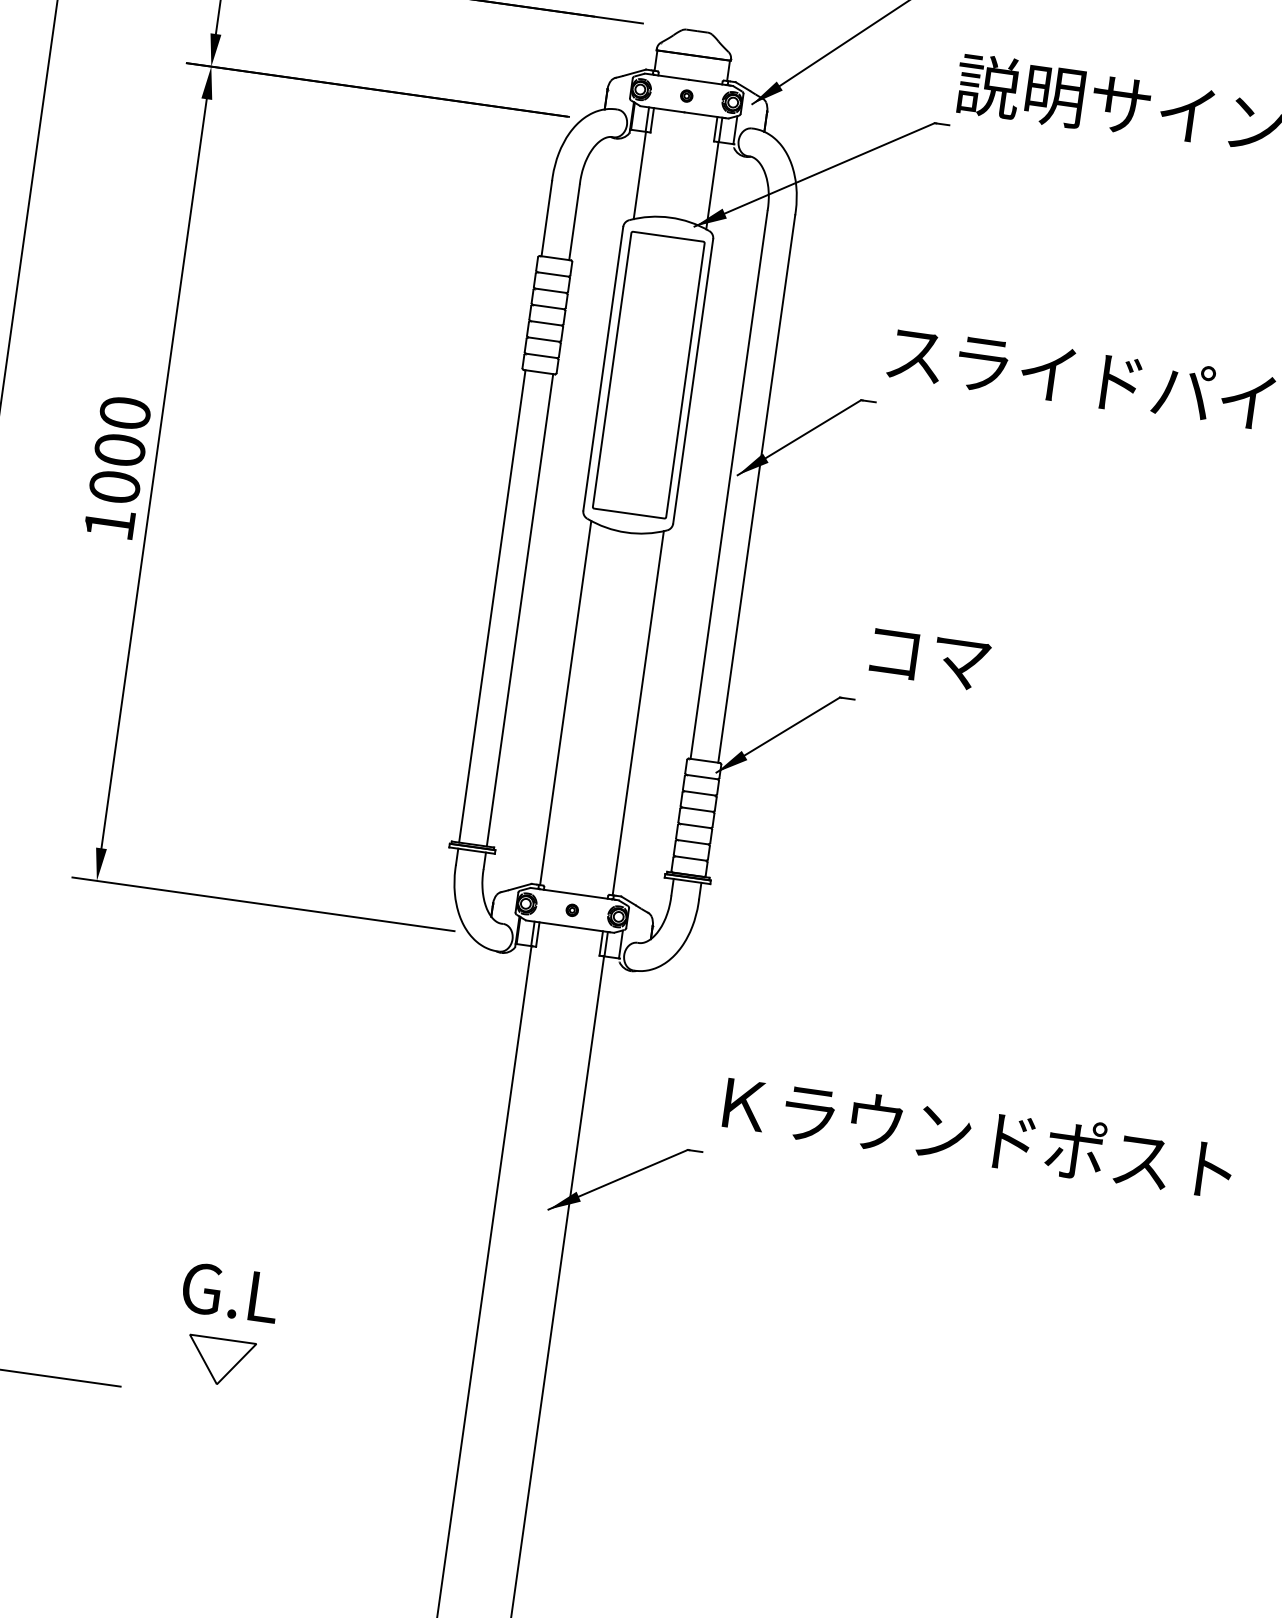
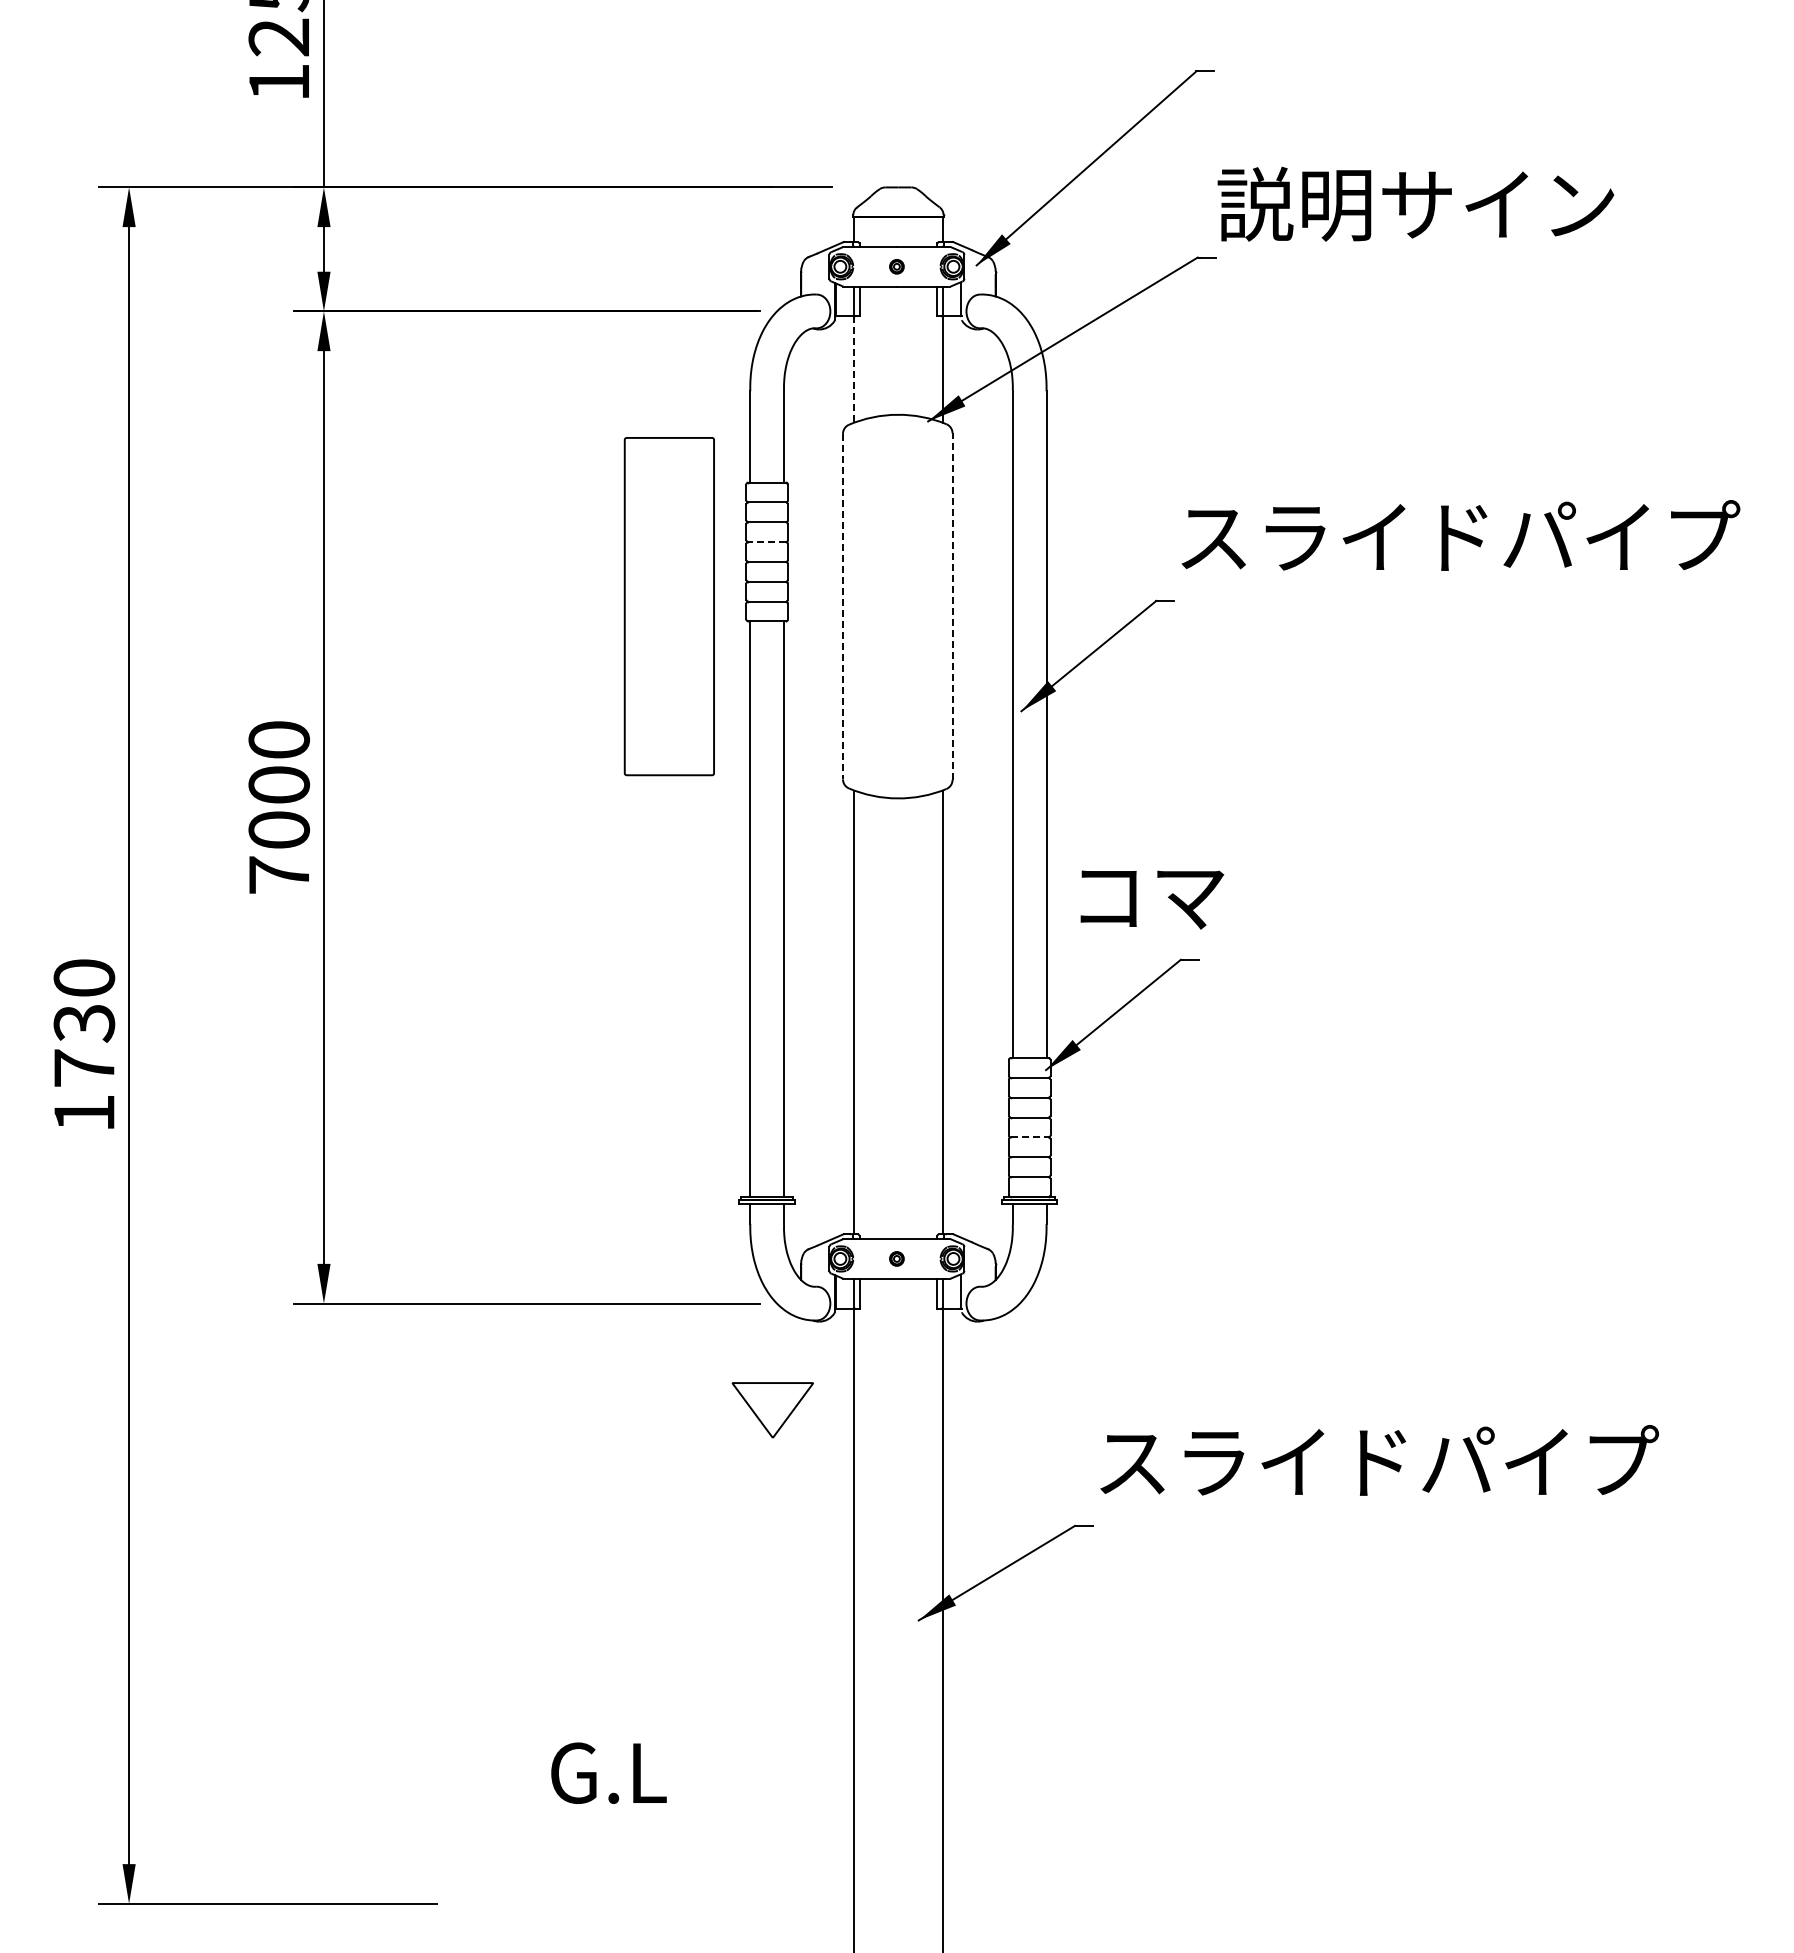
line: (639, 176) -> (854, 370), solid -> dashed
line: (548, 307) -> (767, 542), solid -> dashed
line: (603, 368) -> (843, 606), solid -> dashed
part: (648, 374) -> (668, 606), moved
line: (693, 381) -> (952, 606), solid -> dashed
text: (109, 523) -> (278, 874), 1000 -> 7000
text: (930, 659) -> (1152, 899), moved
line: (695, 825) -> (1029, 1137), solid -> dashed
text: (973, 1134) -> (1414, 1459), Ｋラウンドポスト -> スライドパイプ
text: (230, 1292) -> (608, 1772), moved
part: (219, 1361) -> (772, 1410), moved

